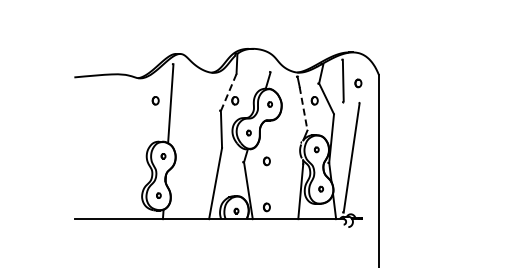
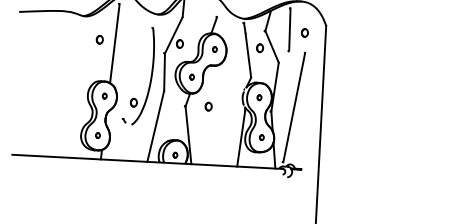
line: (228, 92) -> (173, 35), dashed -> solid
line: (303, 108) -> (248, 55), dashed -> solid
part: (207, 135) -> (150, 77), added
part: (266, 207) -> (205, 153), removed

